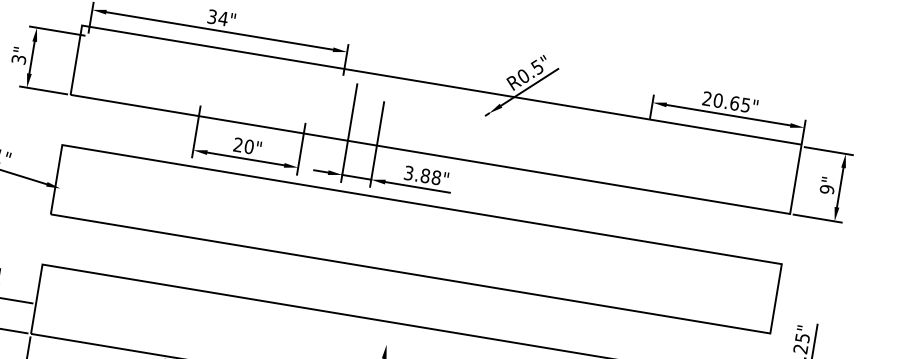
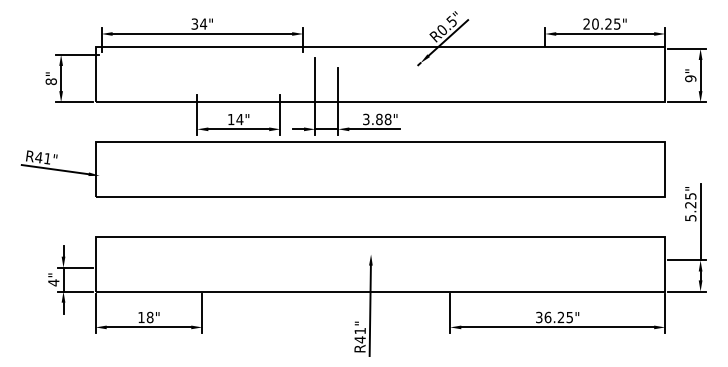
text: (18, 59) -> (50, 81), 3" -> 8"
text: (734, 102) -> (608, 23), 20.65" -> 20.25"
text: (243, 145) -> (235, 119), 20" -> 14"

